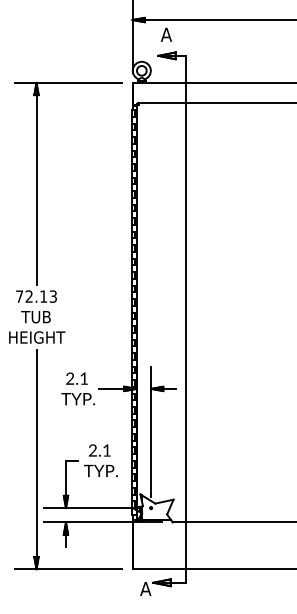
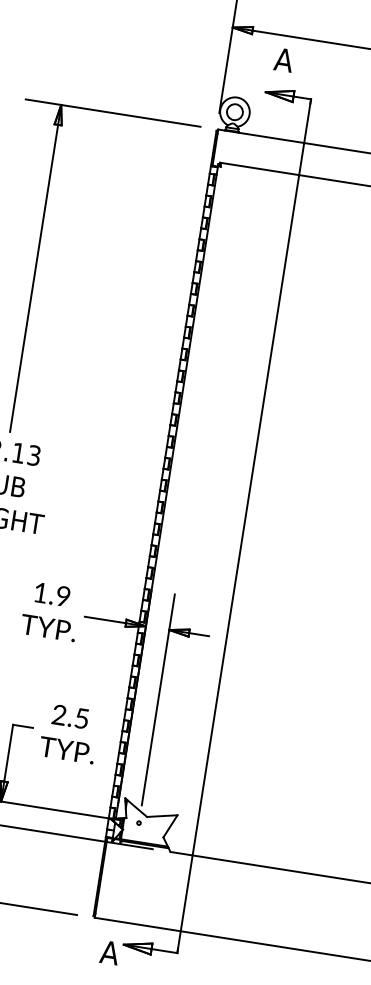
text: (76, 378) -> (51, 594), 2.1 -> 1.9
text: (106, 450) -> (81, 718), 2.1 -> 2.5

